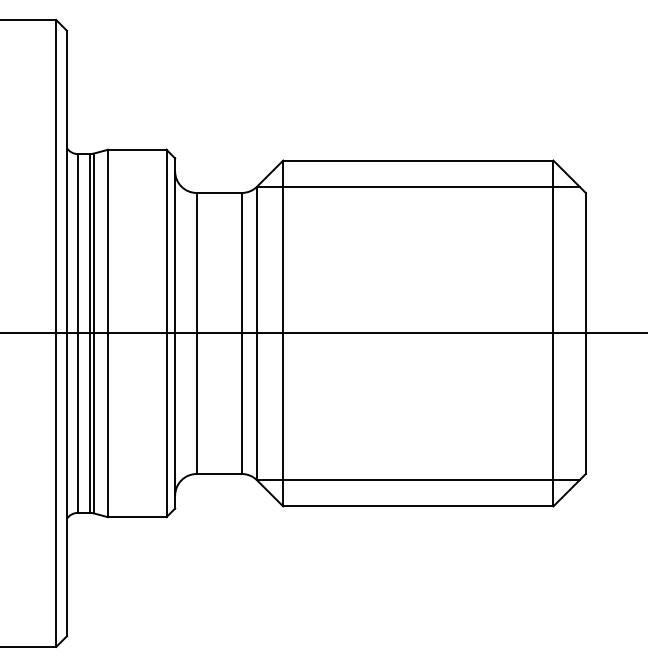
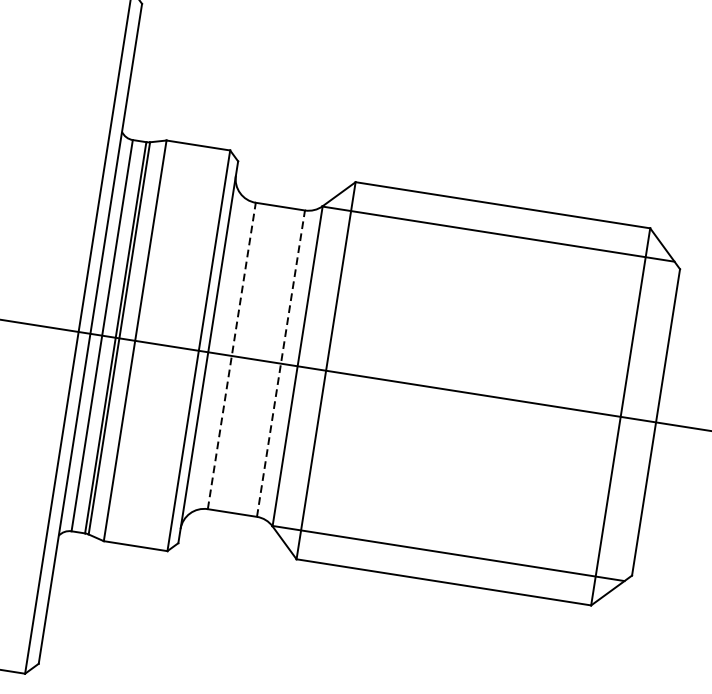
line: (196, 333) -> (231, 355), solid -> dashed
line: (241, 333) -> (280, 363), solid -> dashed

